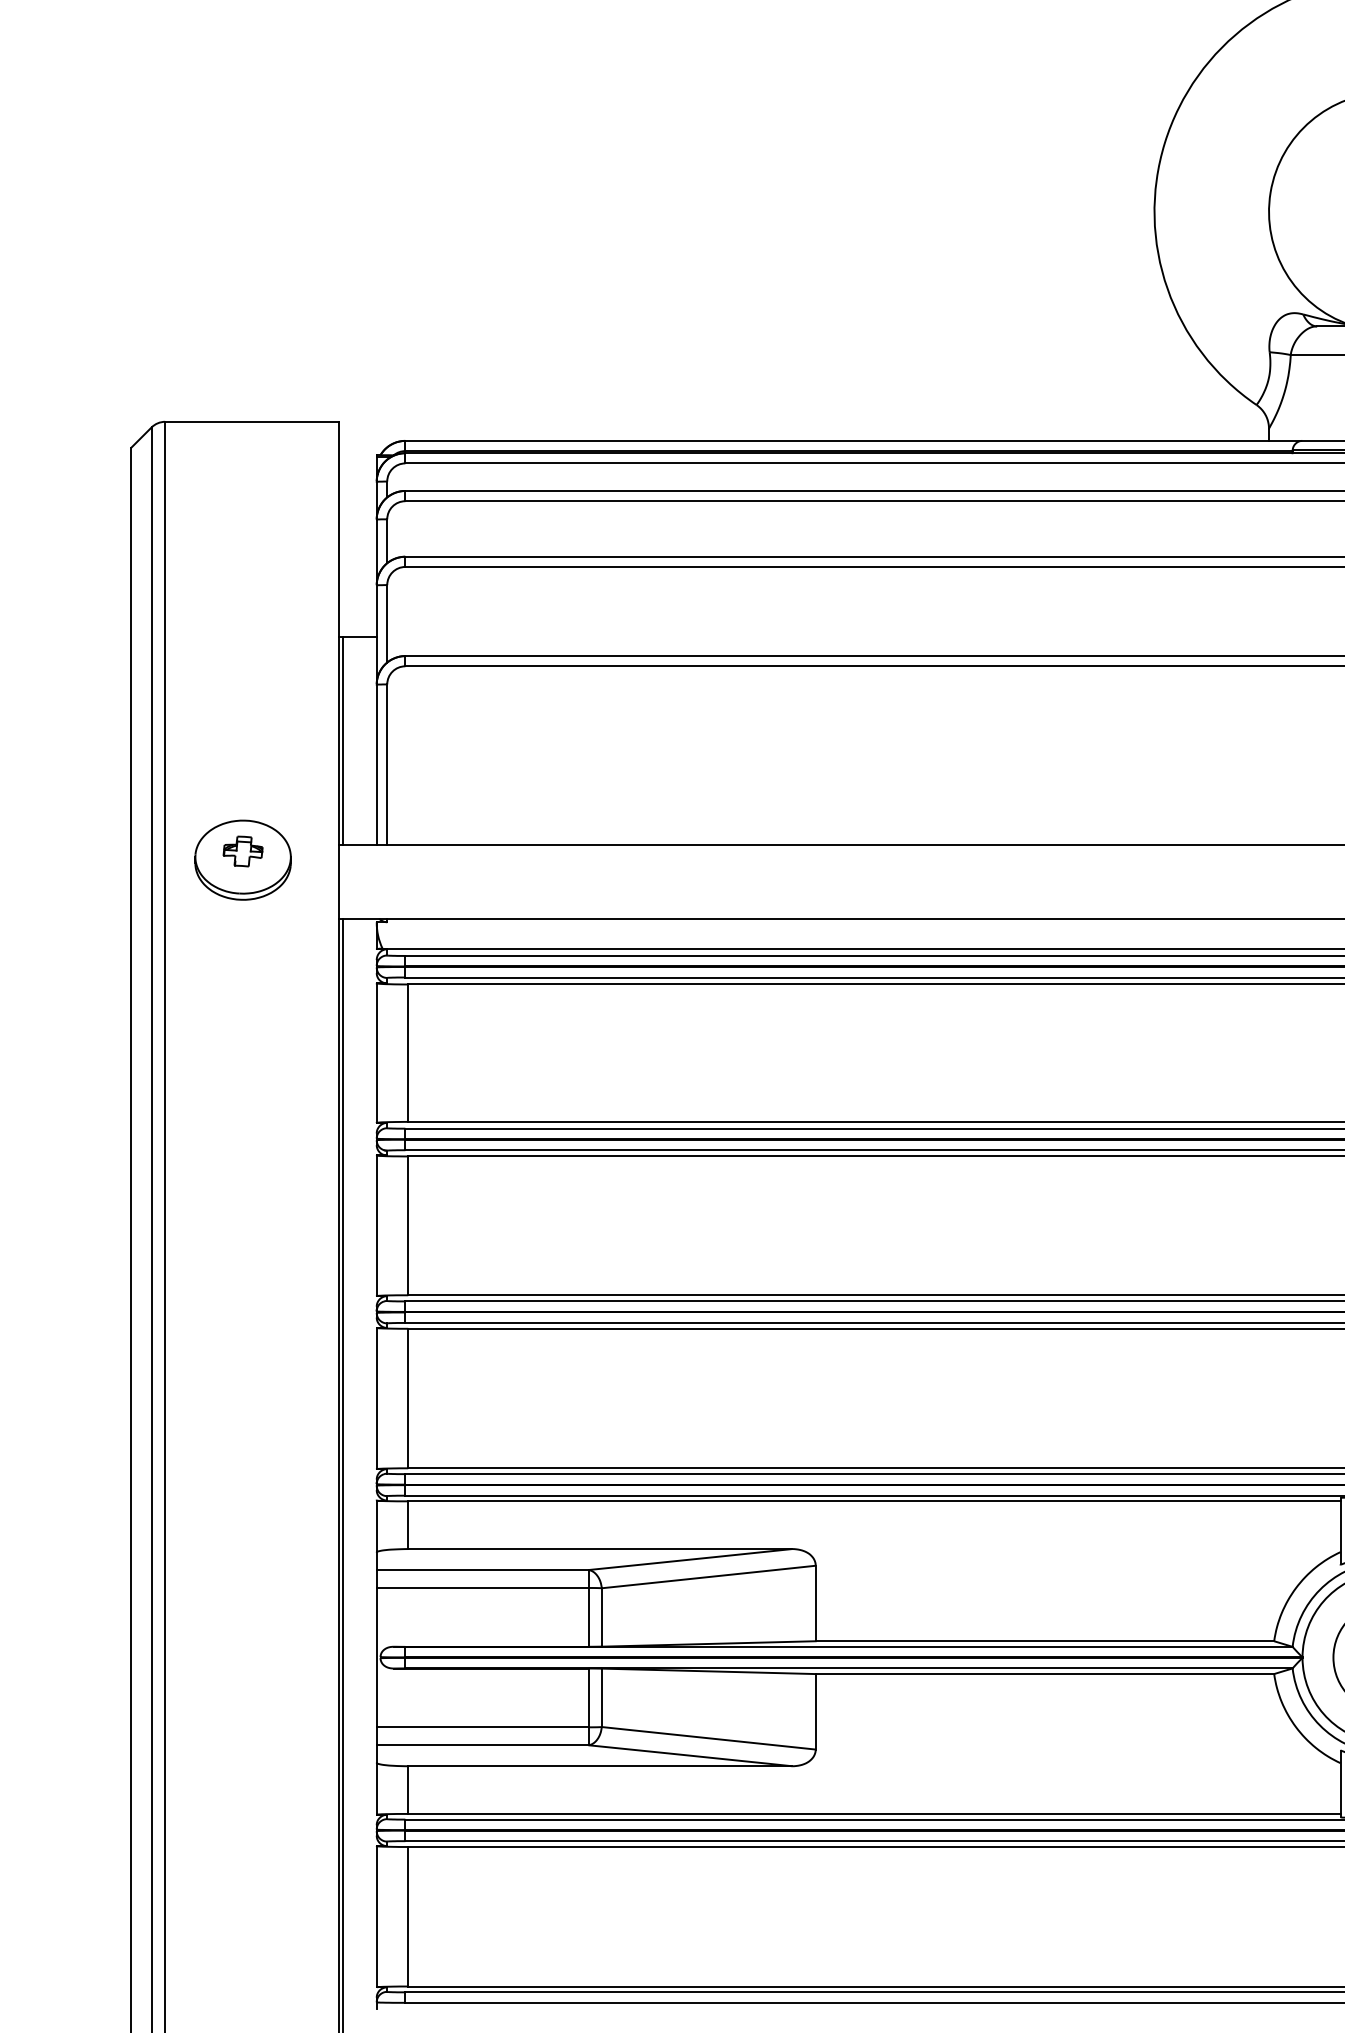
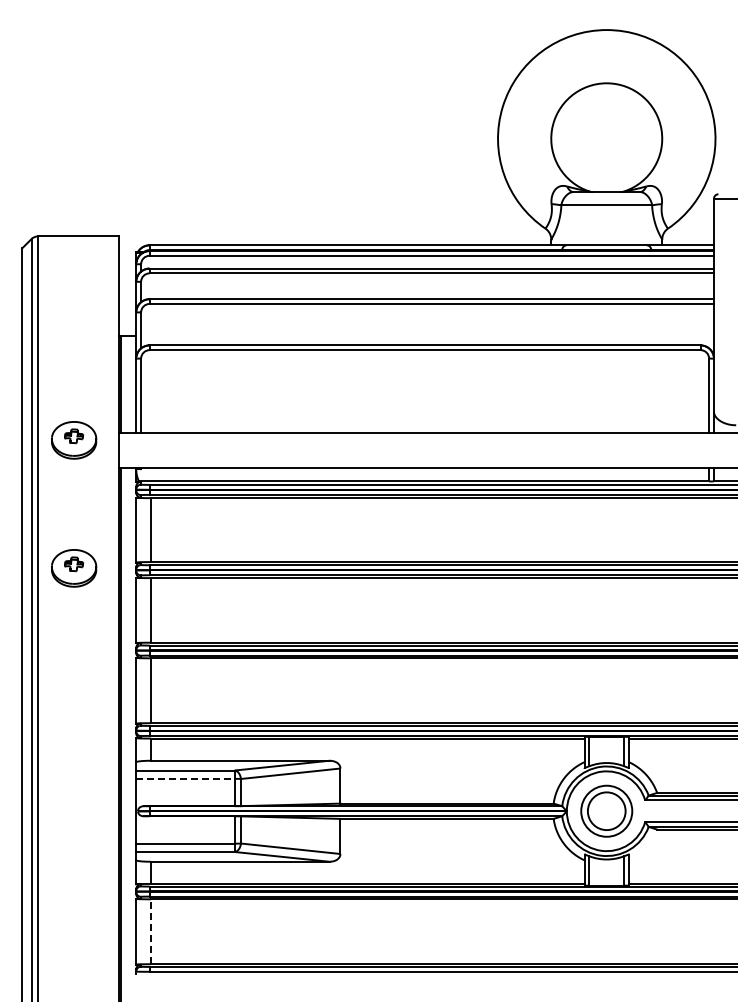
part: (243, 1135) -> (74, 568), added
line: (484, 1587) -> (186, 778), solid -> dashed
line: (407, 1916) -> (150, 931), solid -> dashed

